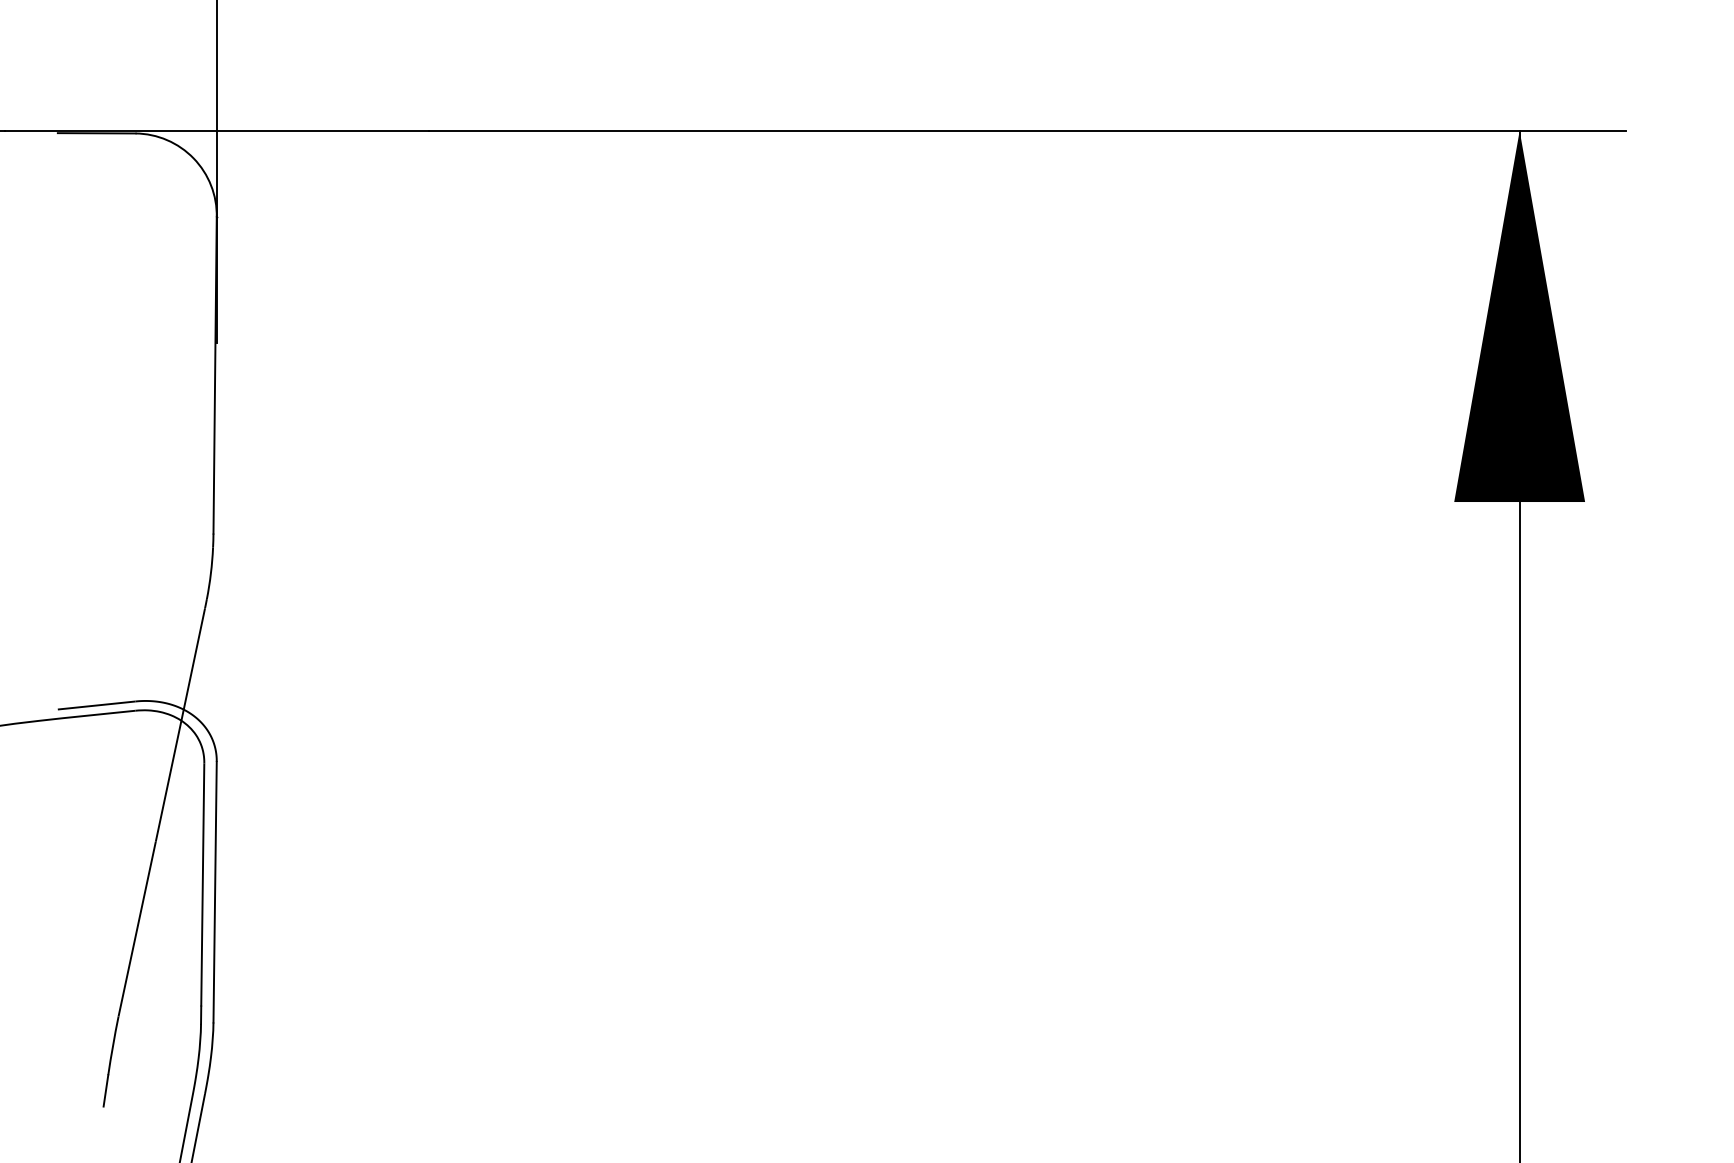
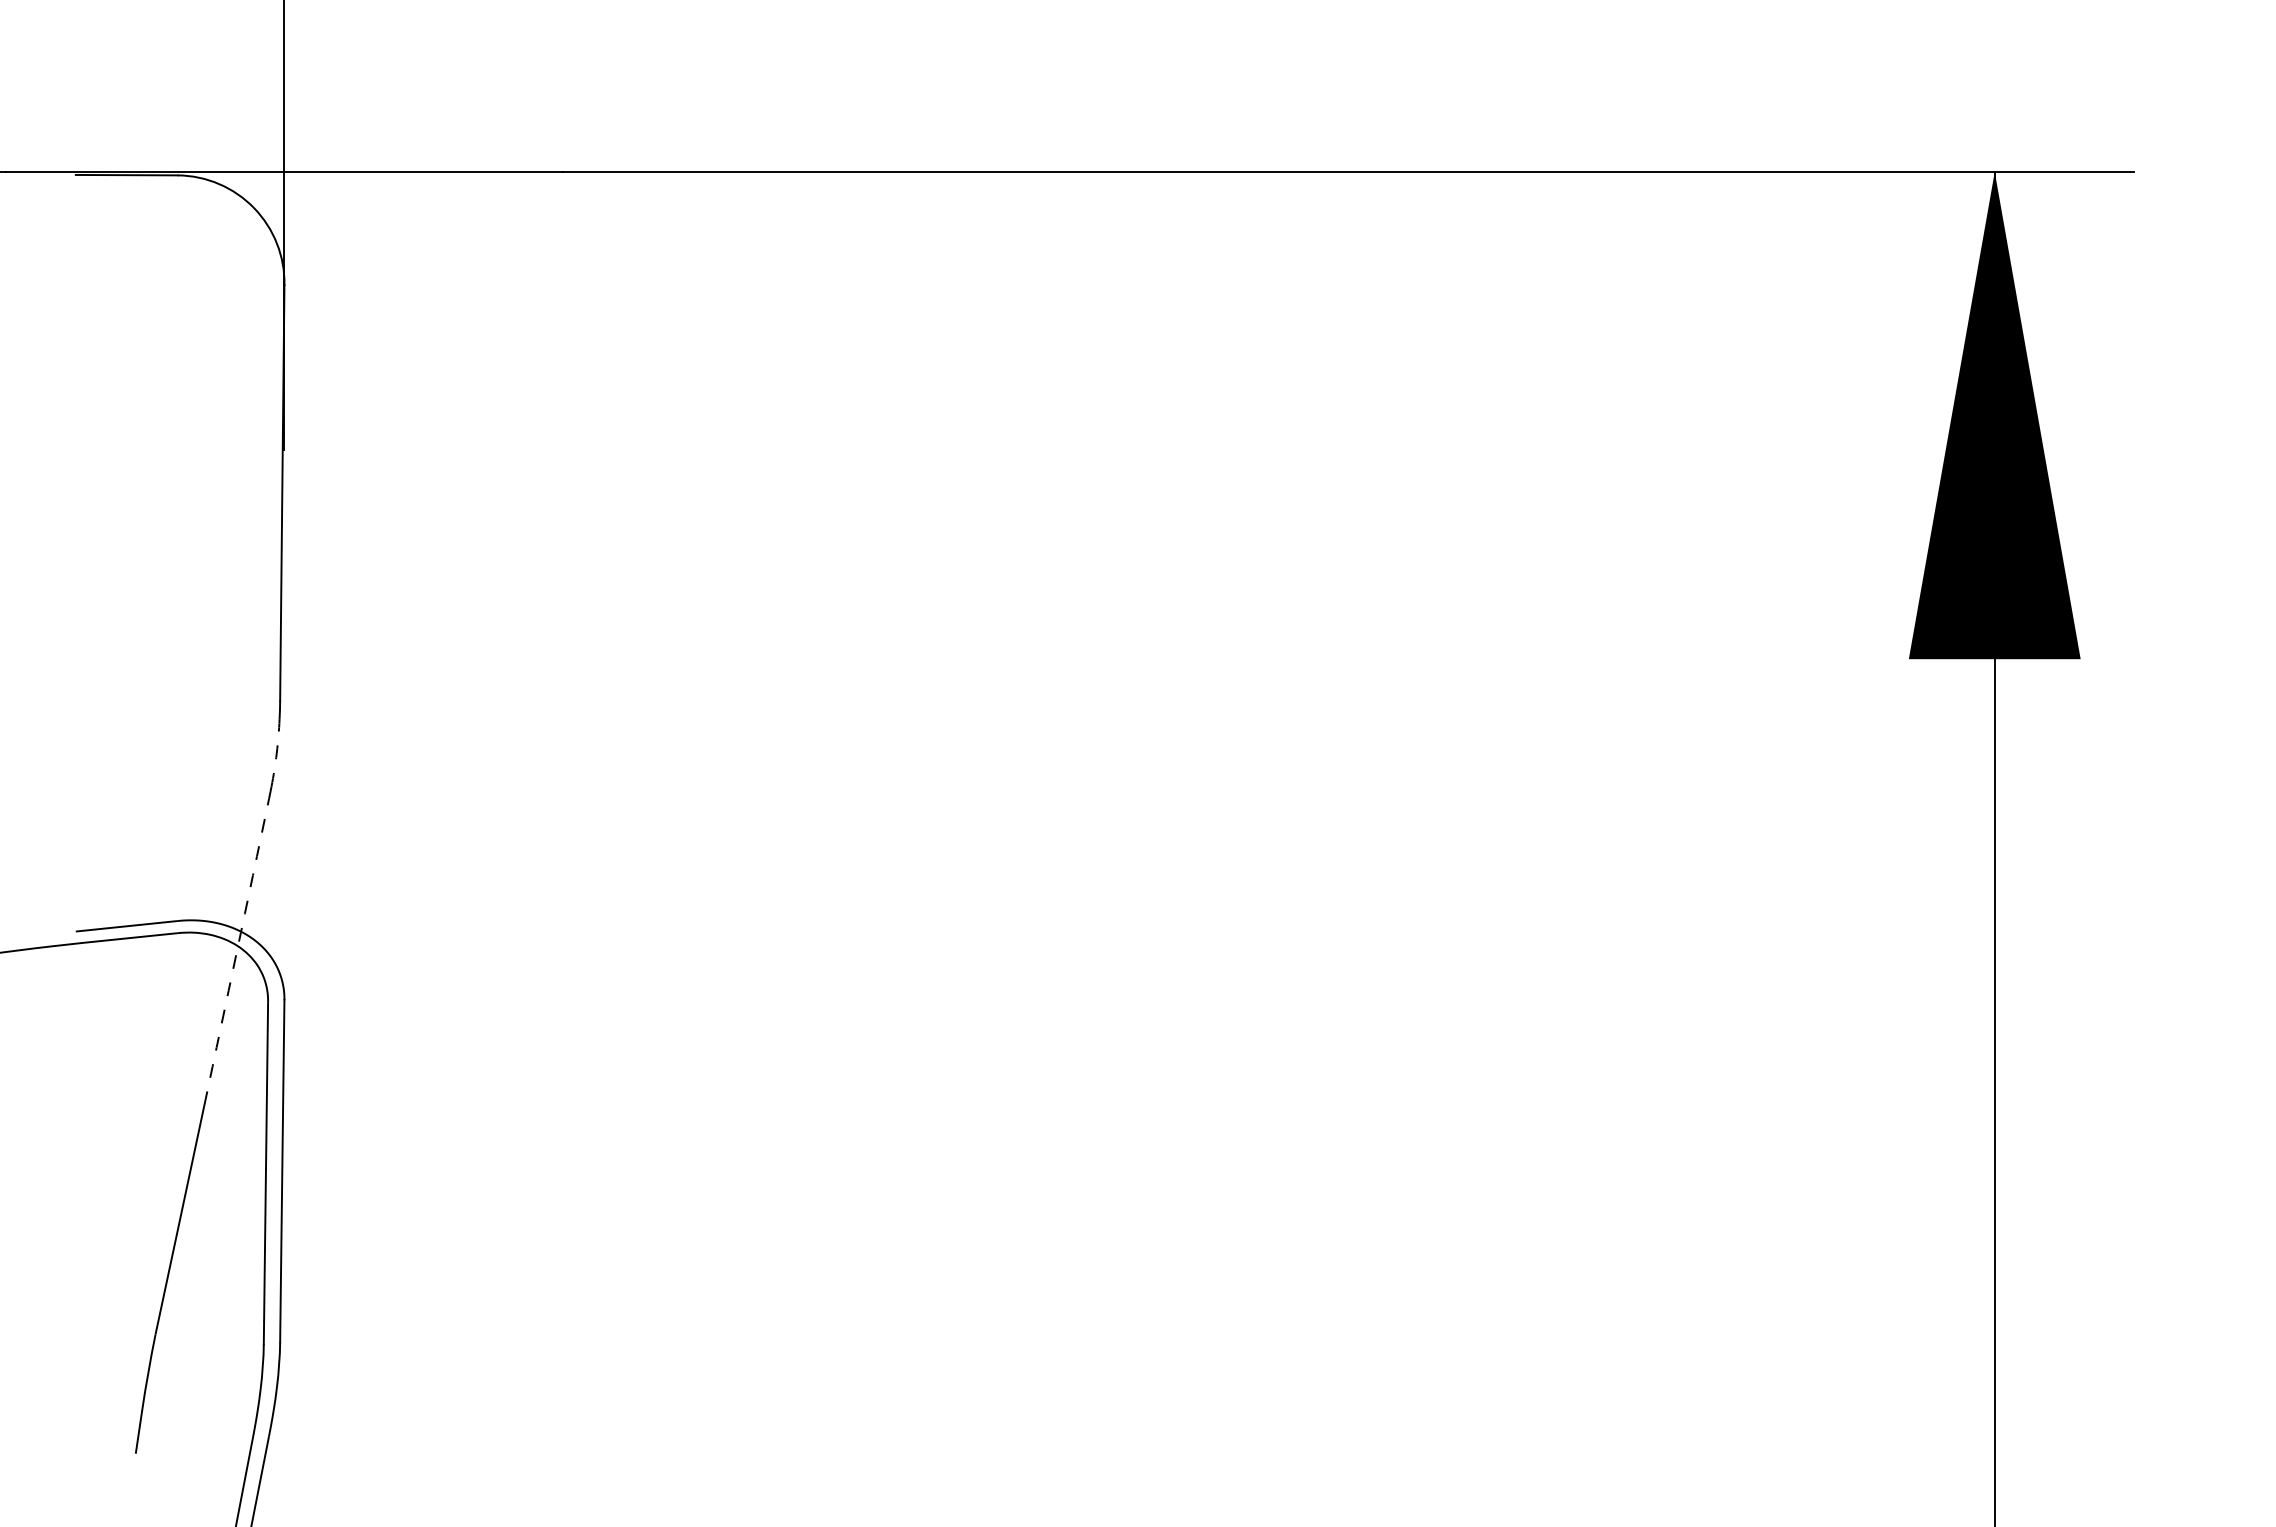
arc: (210, 573) -> (276, 753), solid -> dashed
arc: (180, 724) -> (236, 951), solid -> dashed

